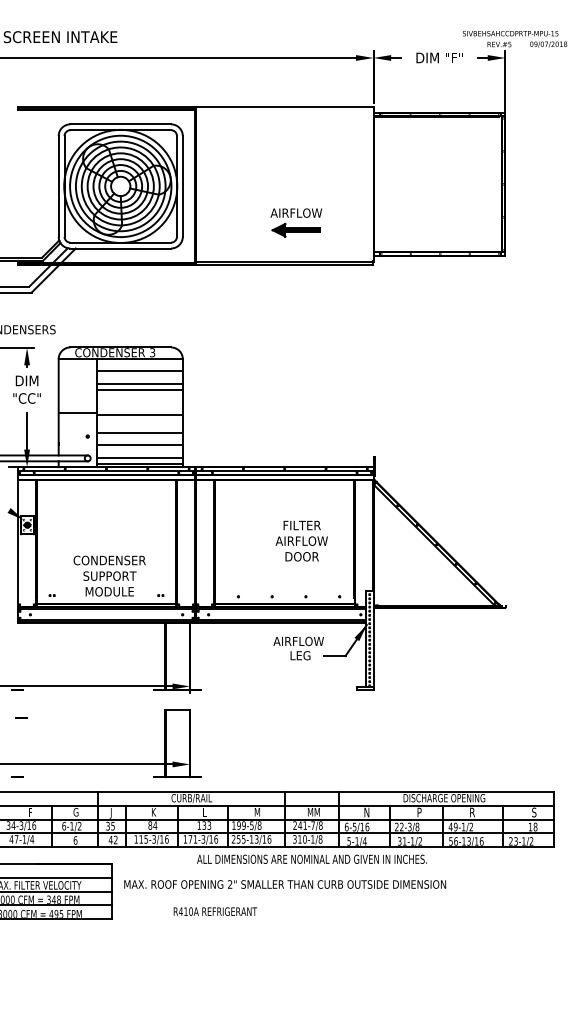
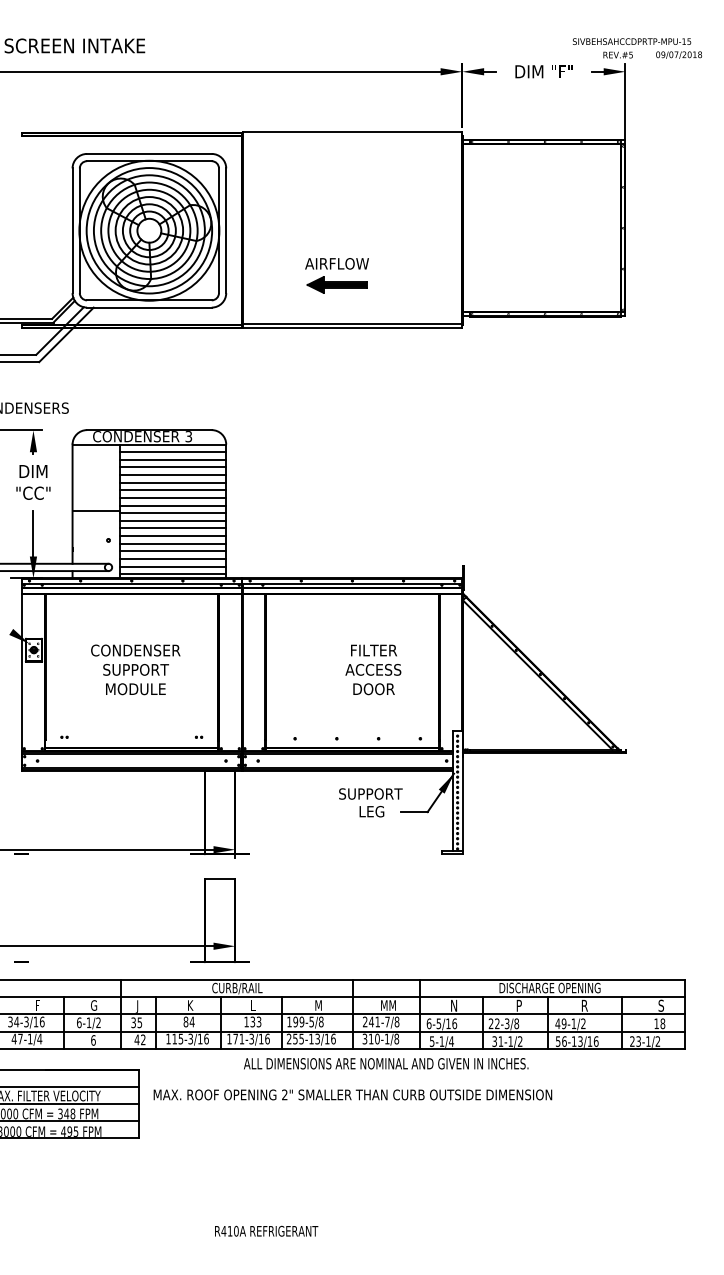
part: (295, 222) -> (336, 275), moved
line: (139, 365) -> (172, 452), added
line: (139, 377) -> (172, 467), added
line: (139, 396) -> (172, 490), added
line: (139, 402) -> (172, 498), added
line: (139, 408) -> (172, 505), added
line: (139, 420) -> (172, 520), added
line: (139, 426) -> (172, 527), added
line: (139, 439) -> (172, 544), added
line: (139, 451) -> (172, 558), added
text: (301, 540) -> (373, 669), AIRFLOW -> ACCESS
text: (109, 575) -> (135, 669), moved
text: (299, 641) -> (370, 794), AIRFLOW -> SUPPORT
line: (21, 717) -> (26, 888), removed
text: (215, 911) -> (266, 1231), moved

